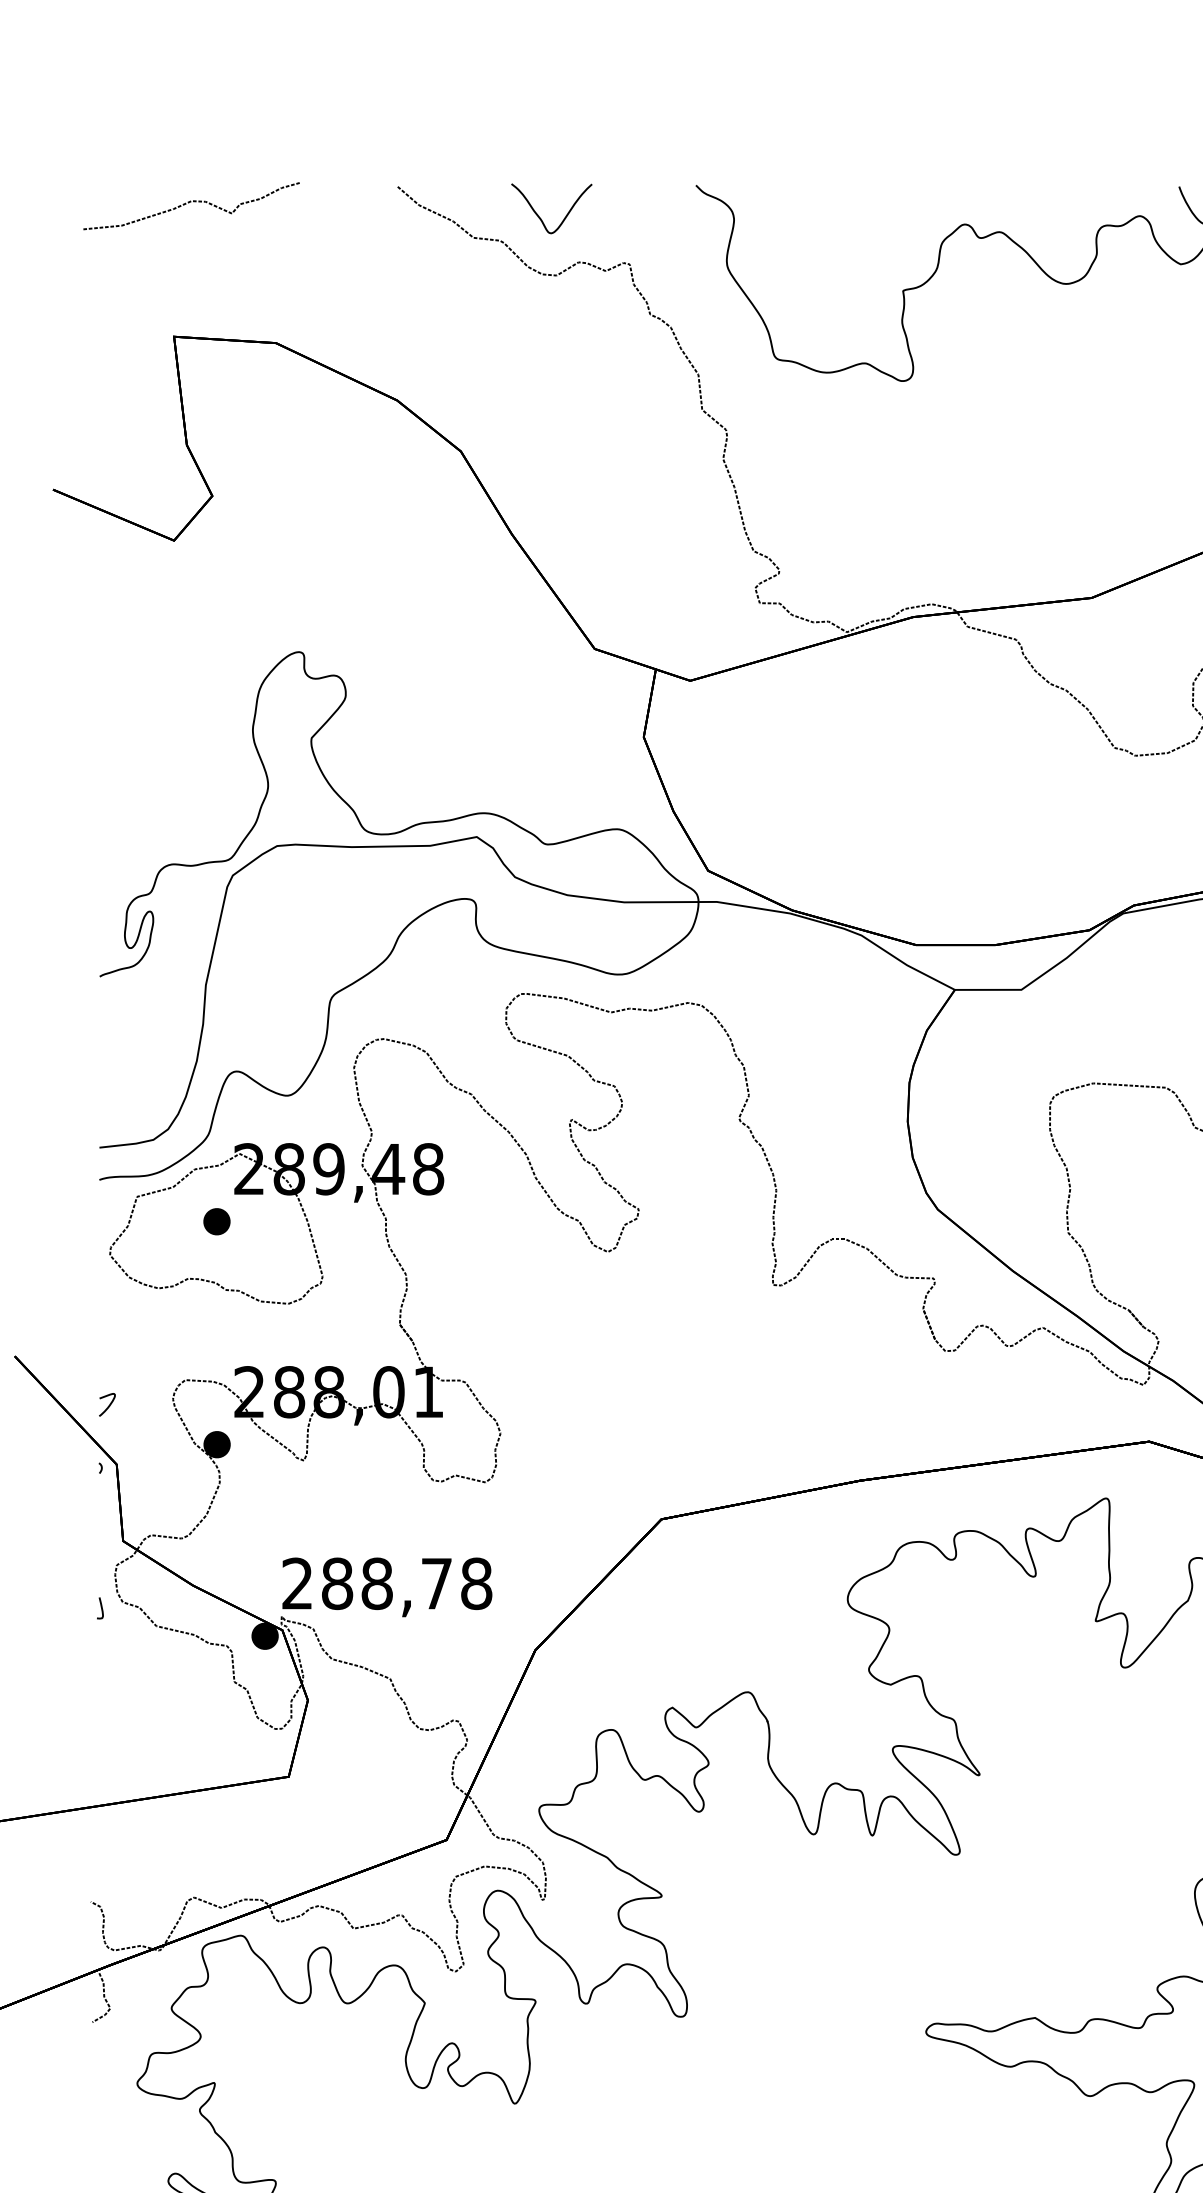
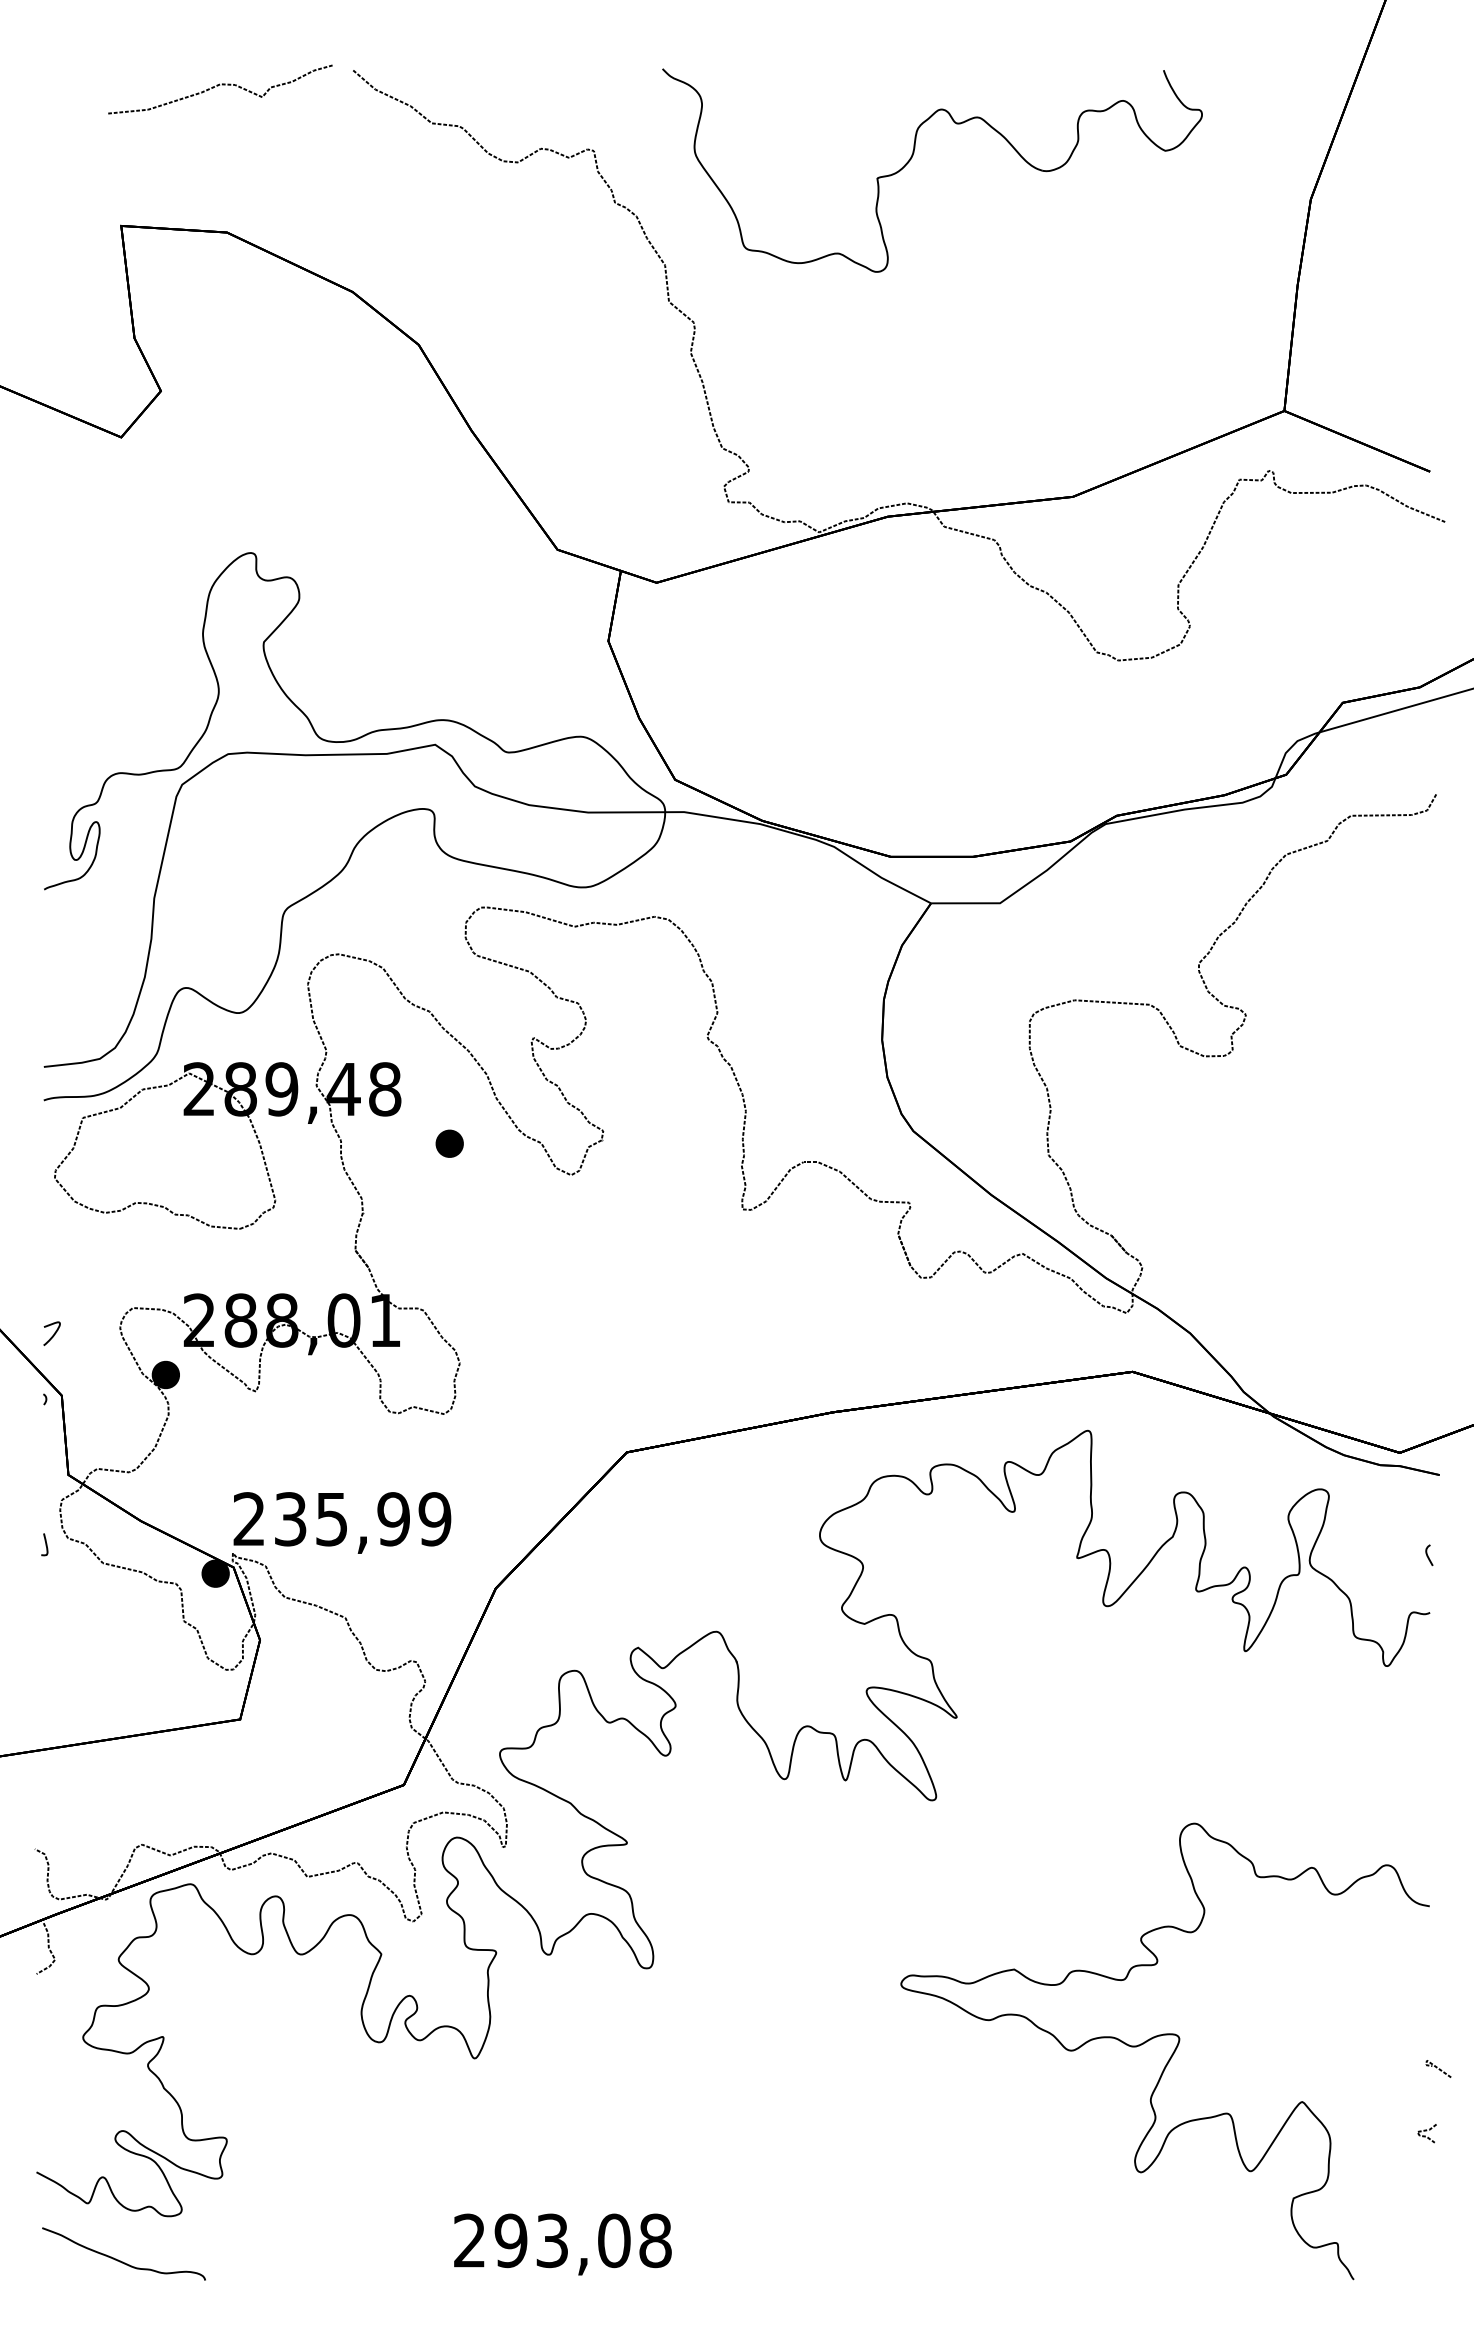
curve: (189, 203) -> (218, 86), moved
curve: (541, 218) -> (502, 103), removed
part: (216, 1221) -> (449, 1143), moved
text: (406, 1584) -> (362, 1519), 288,78 -> 235,99

